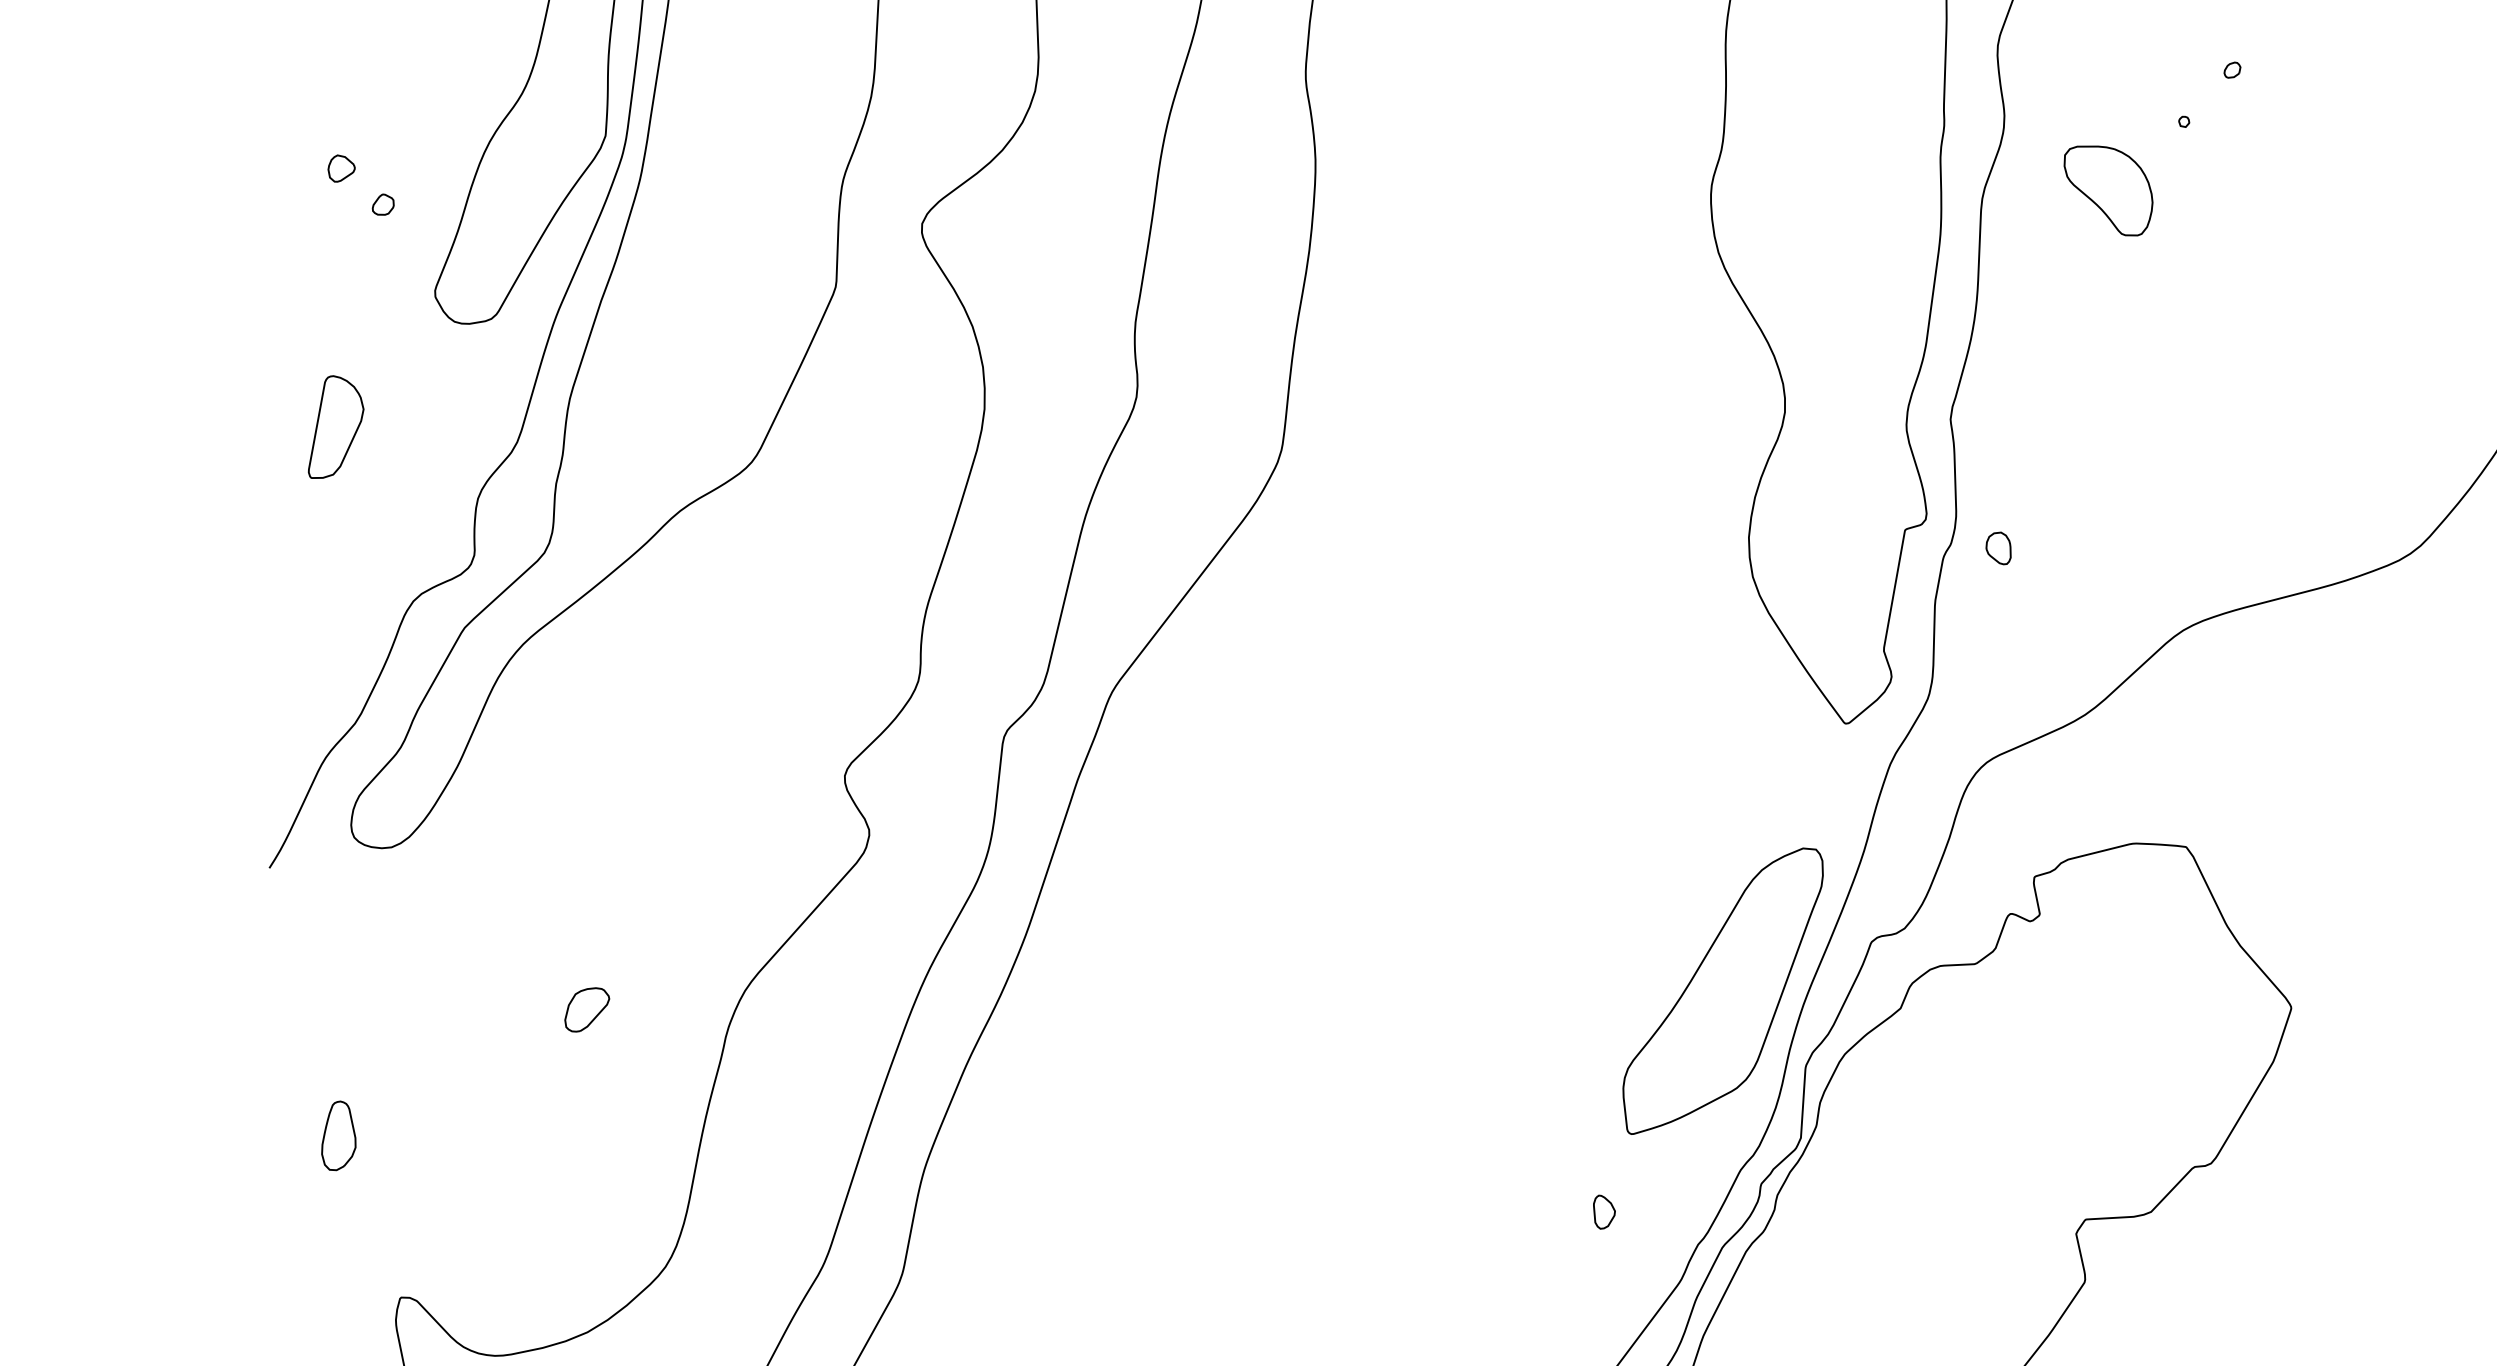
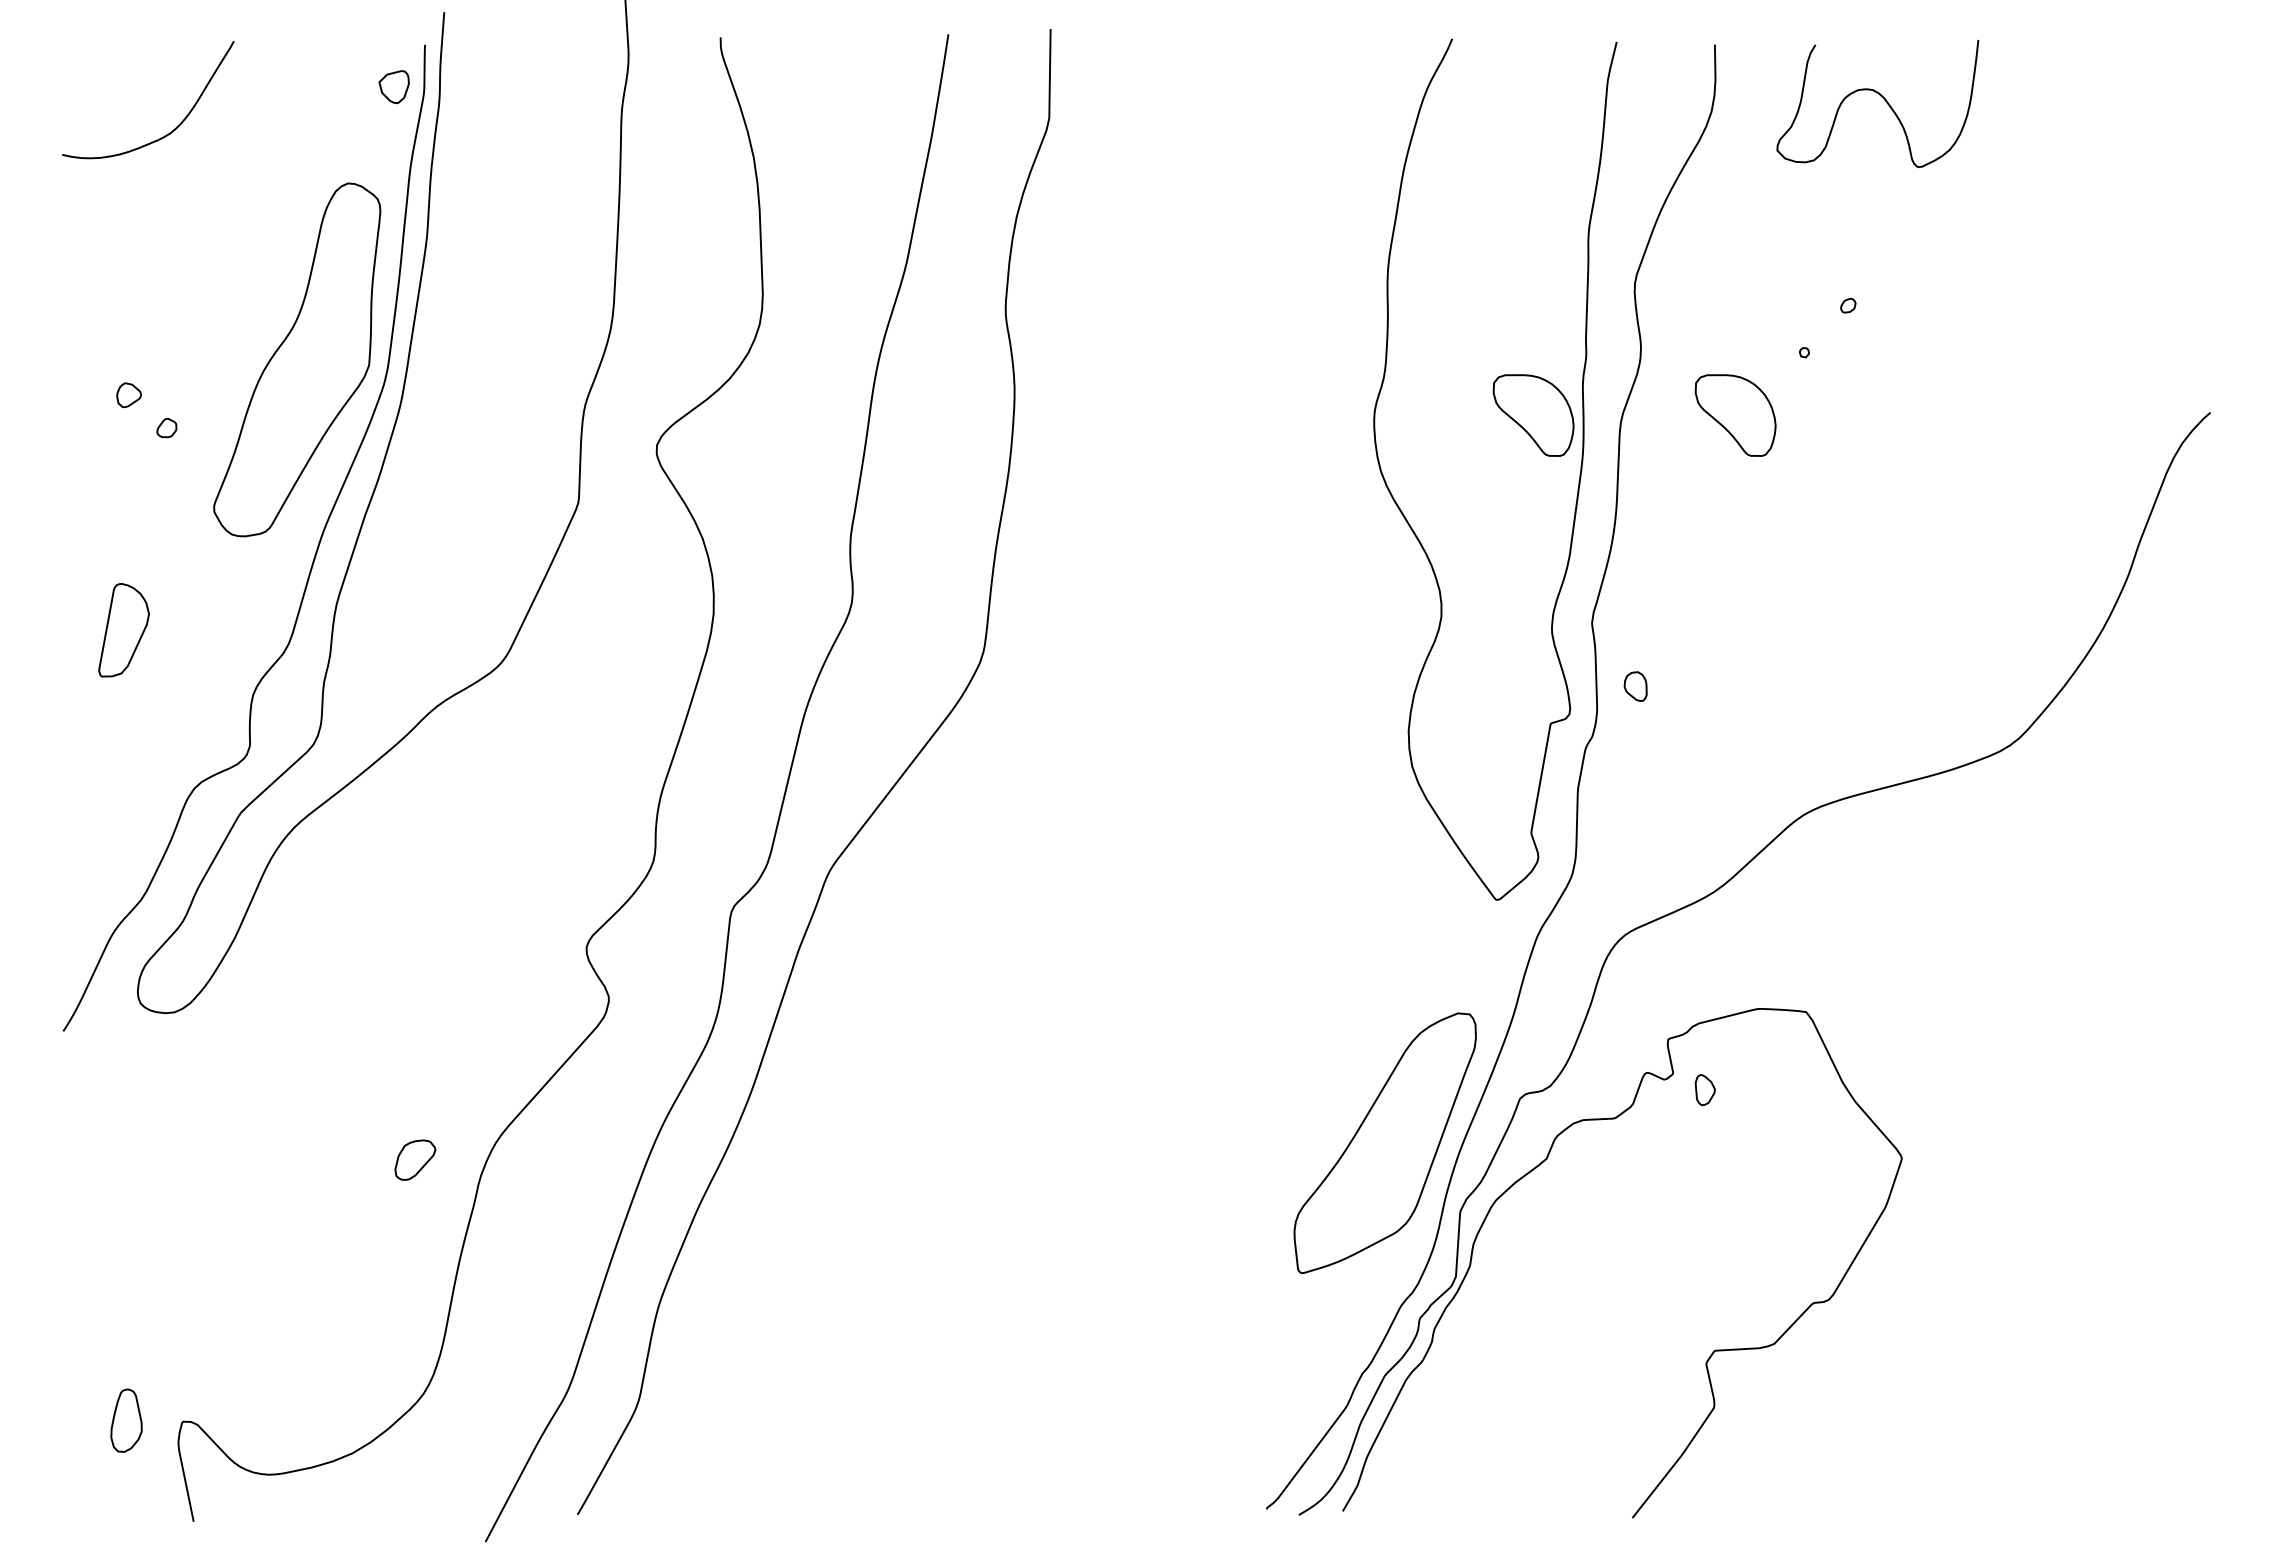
part: (1886, 190) -> (1533, 415), added
part: (1998, 548) -> (1635, 686), moved
part: (587, 1009) -> (415, 1159), moved
part: (338, 1135) -> (126, 1420), moved
part: (1603, 1212) -> (1704, 1090), moved

